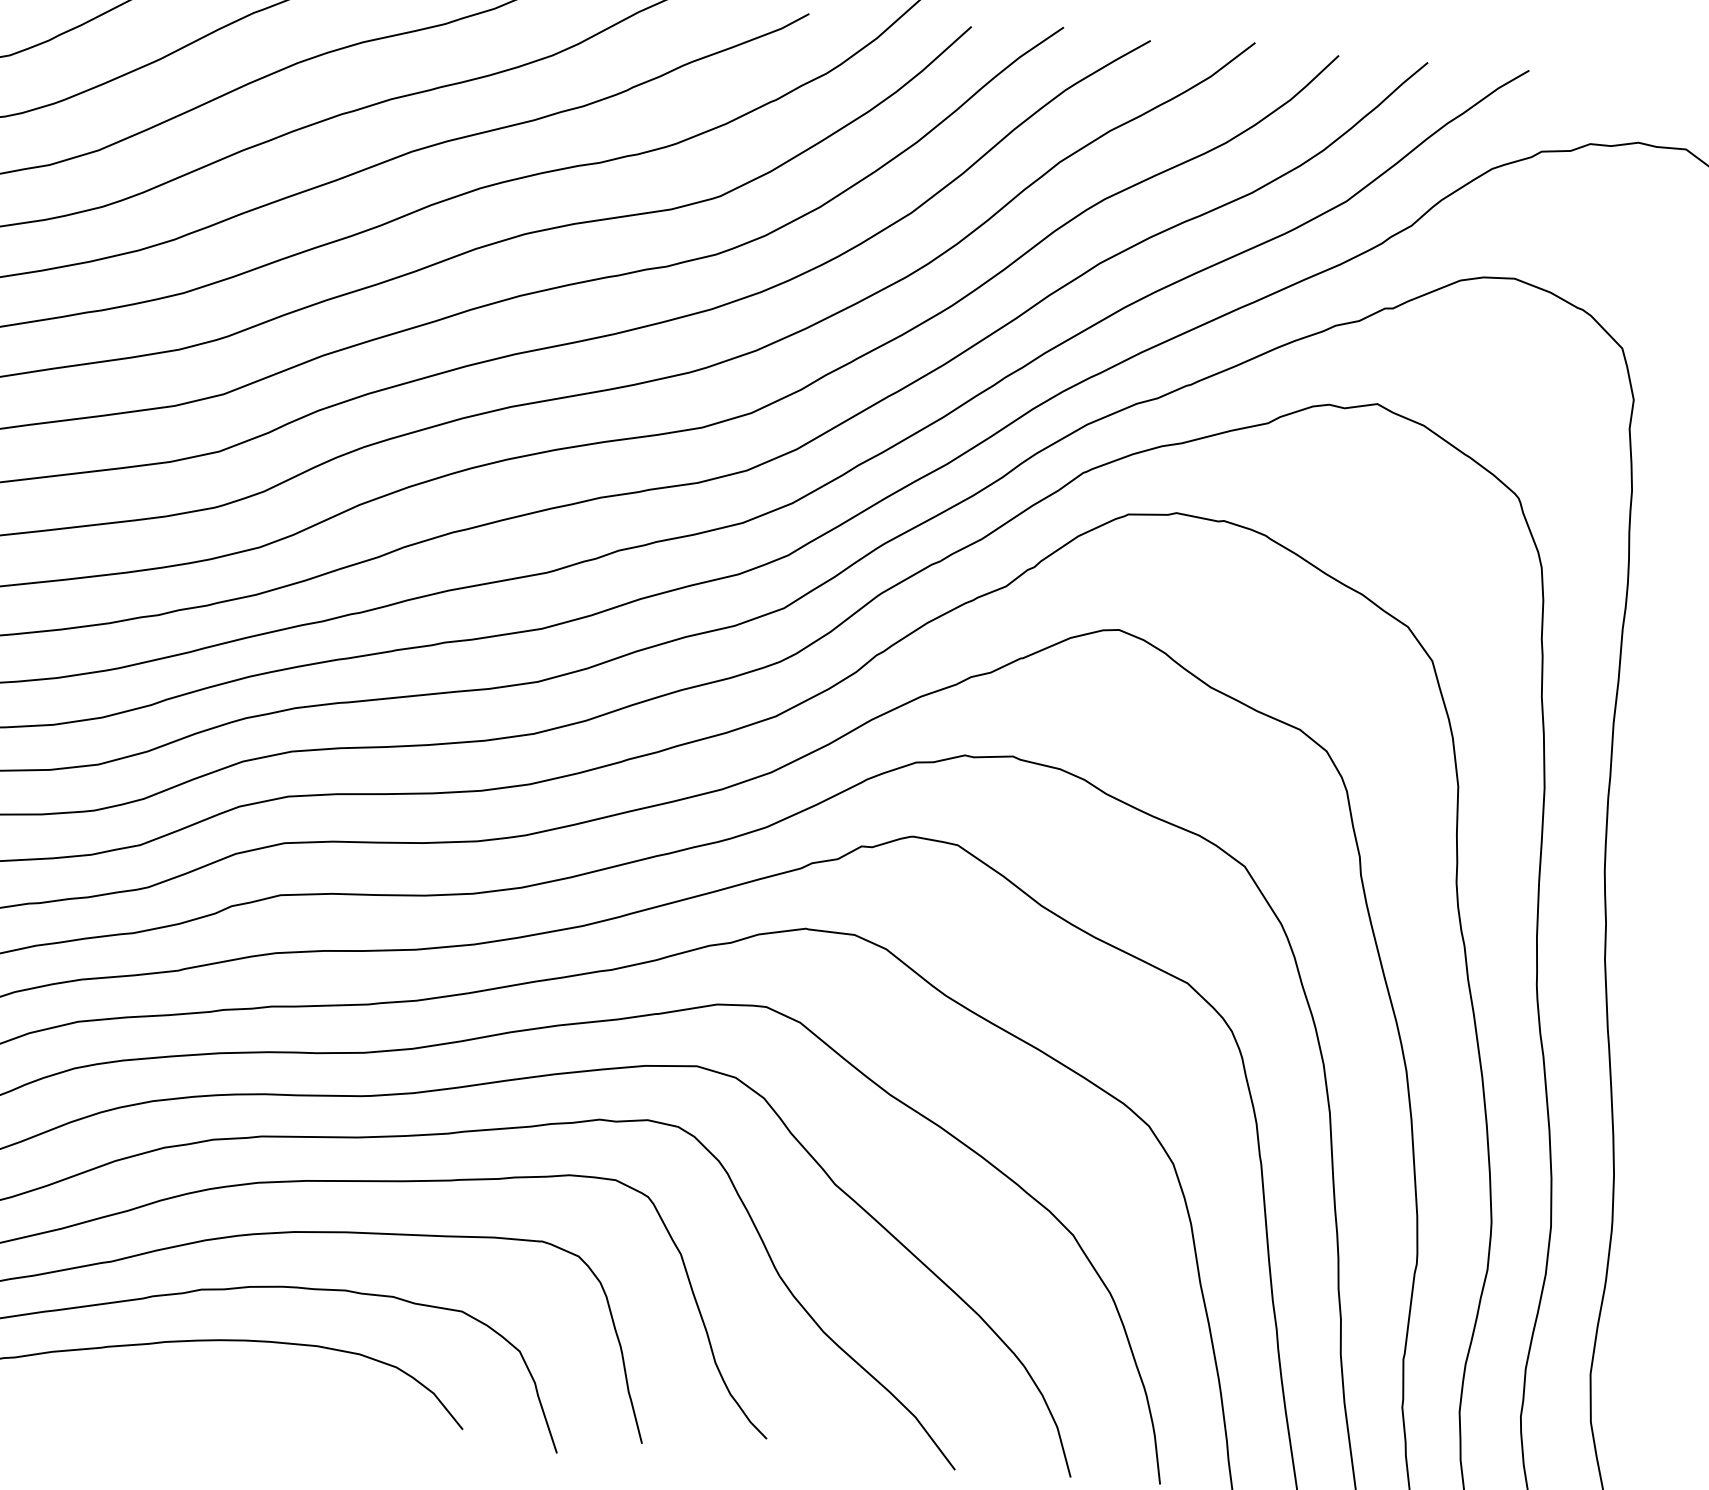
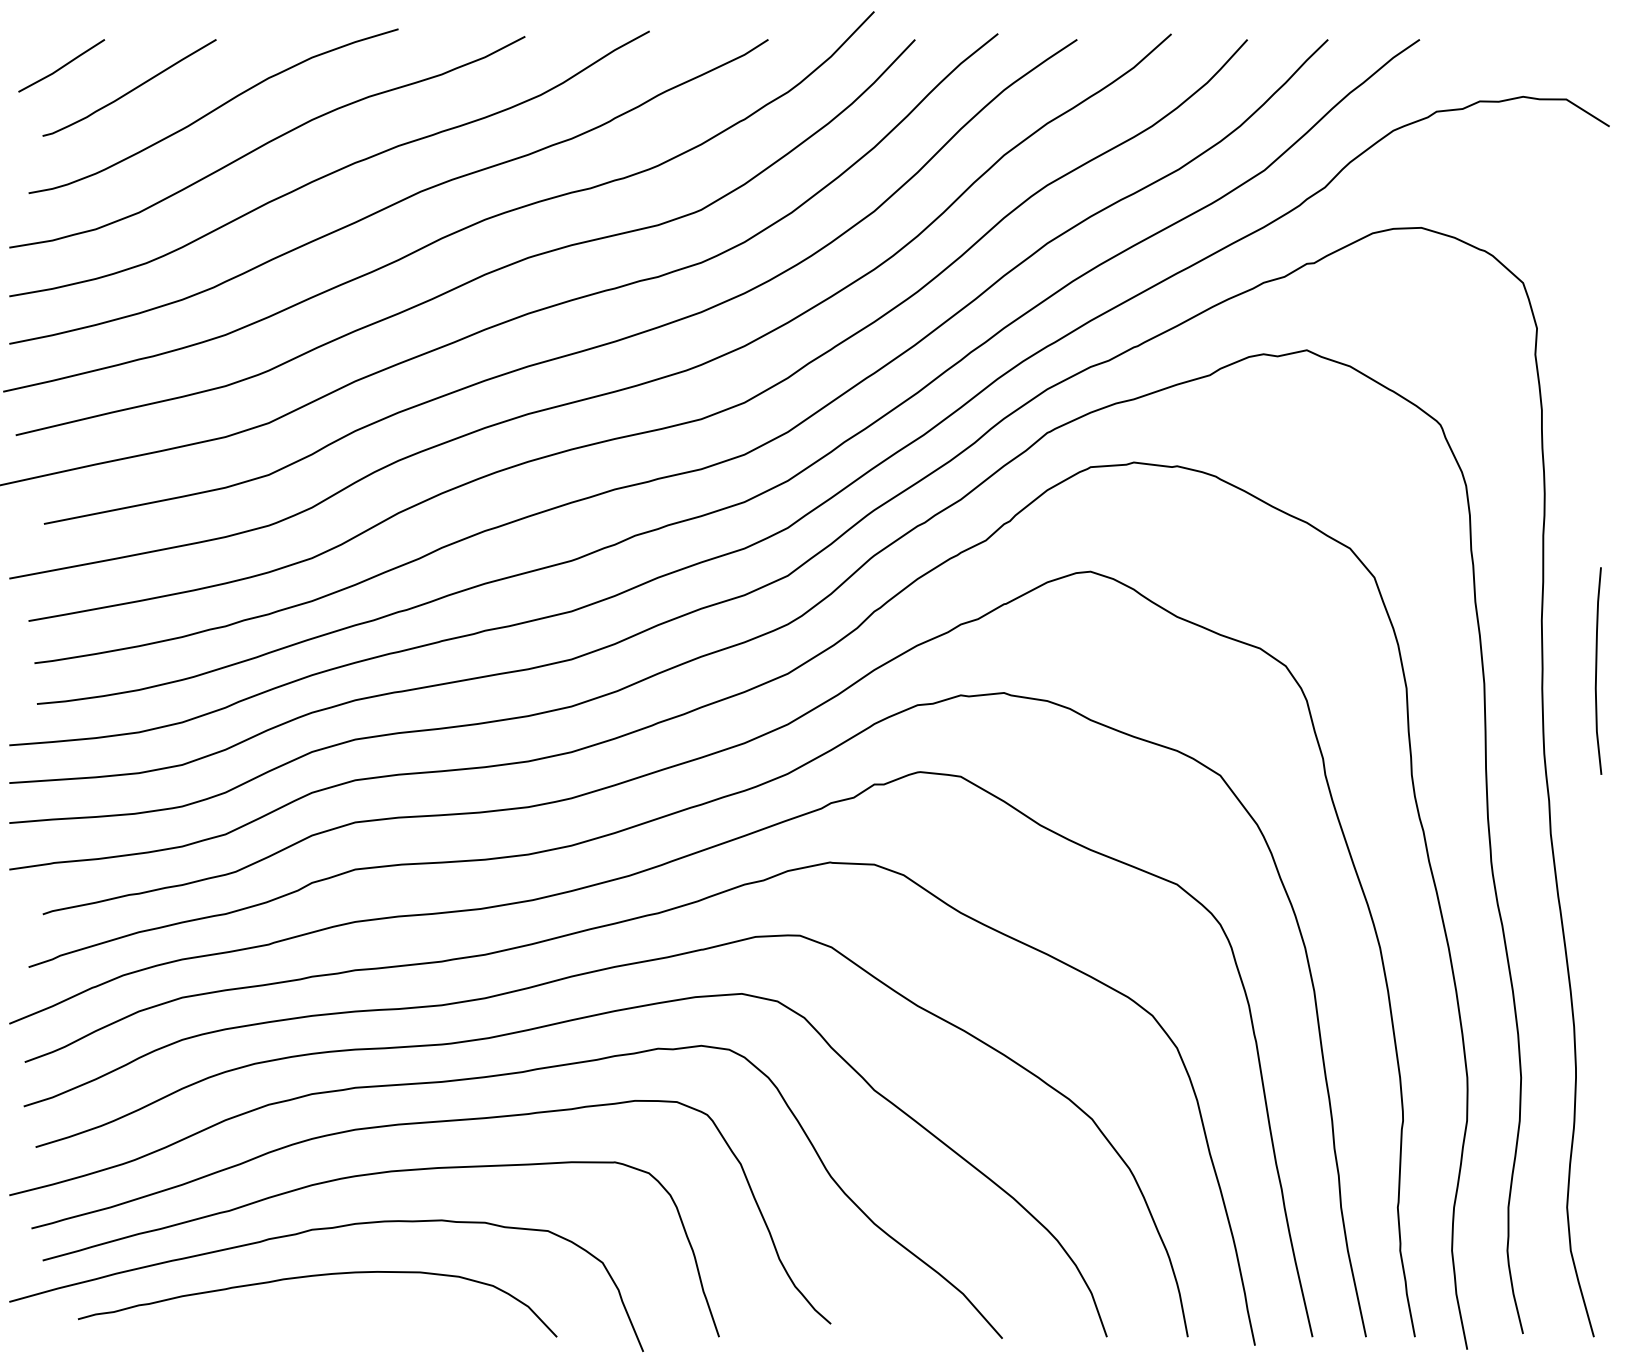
curve: (1670, 783) -> (1597, 670), added

